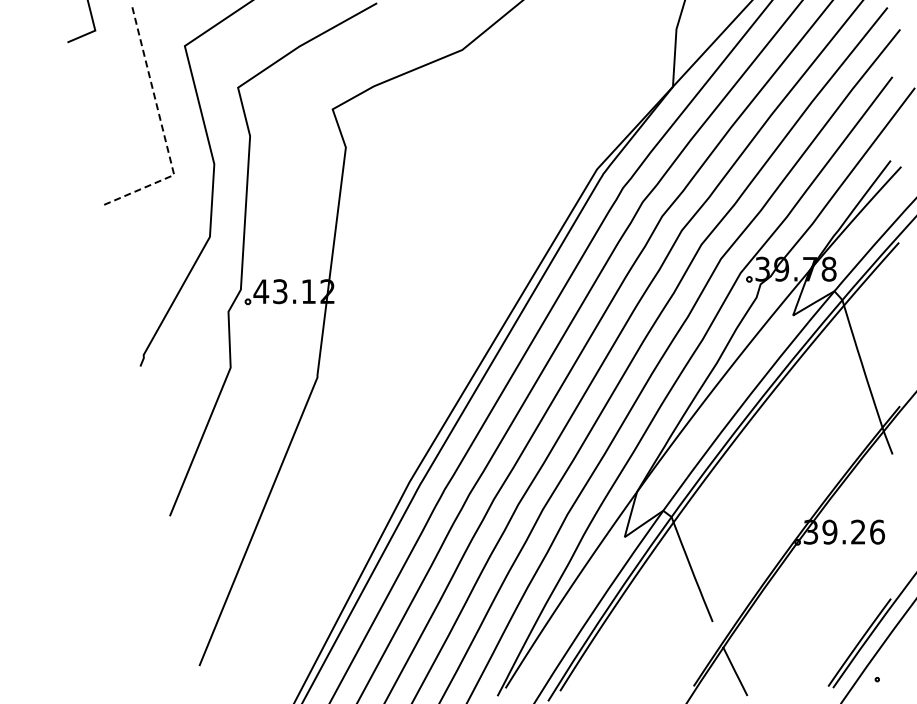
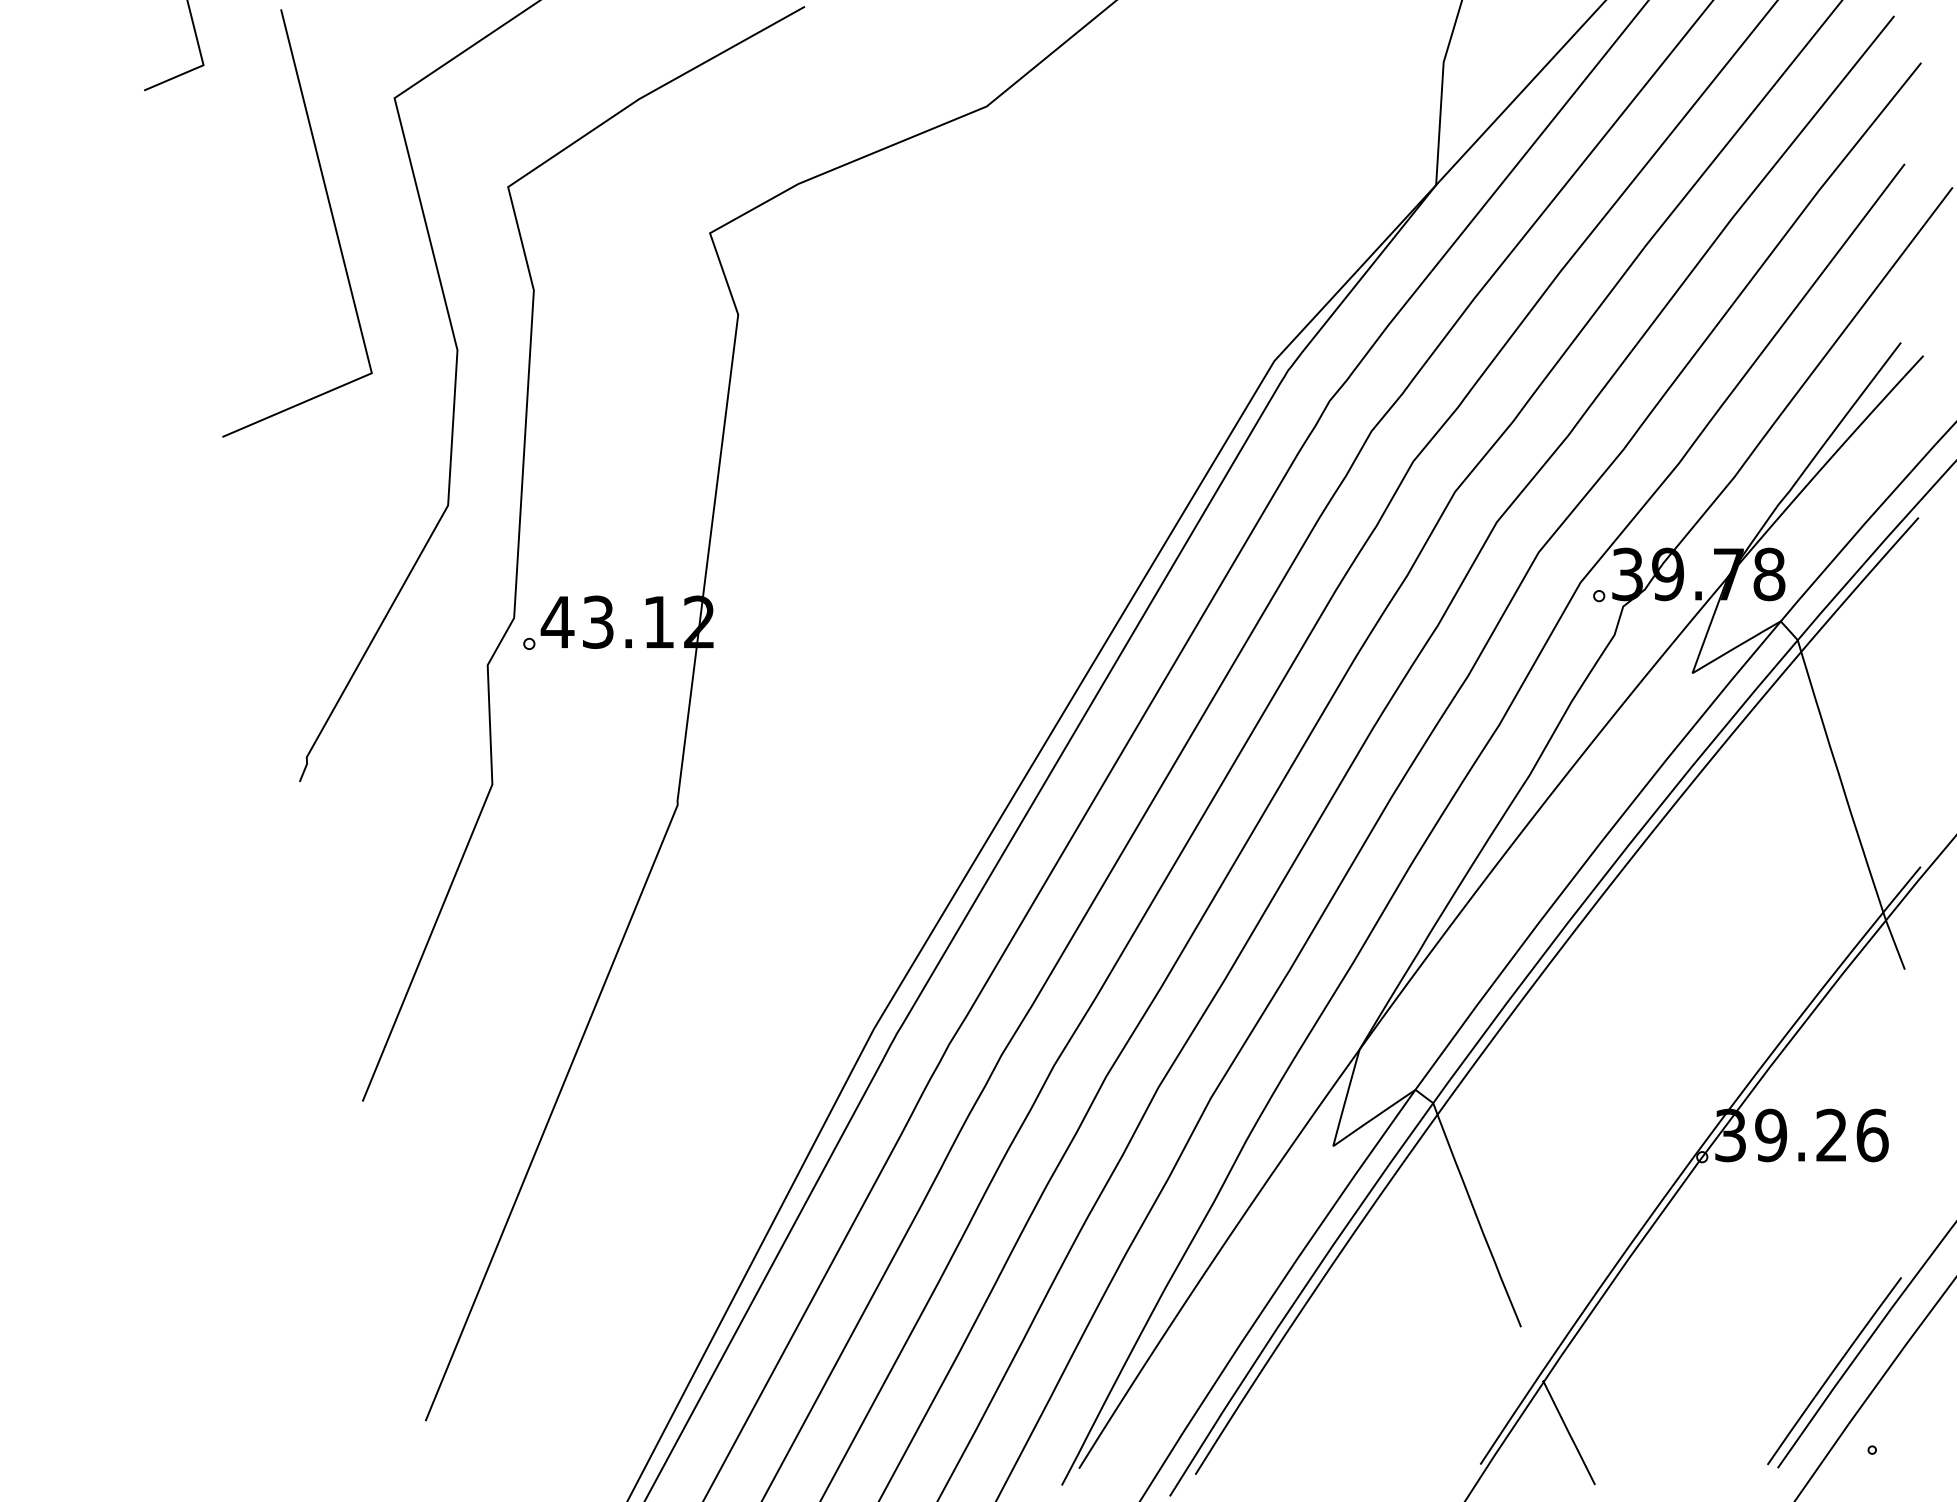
line: (162, 127) -> (346, 271), dashed -> solid

